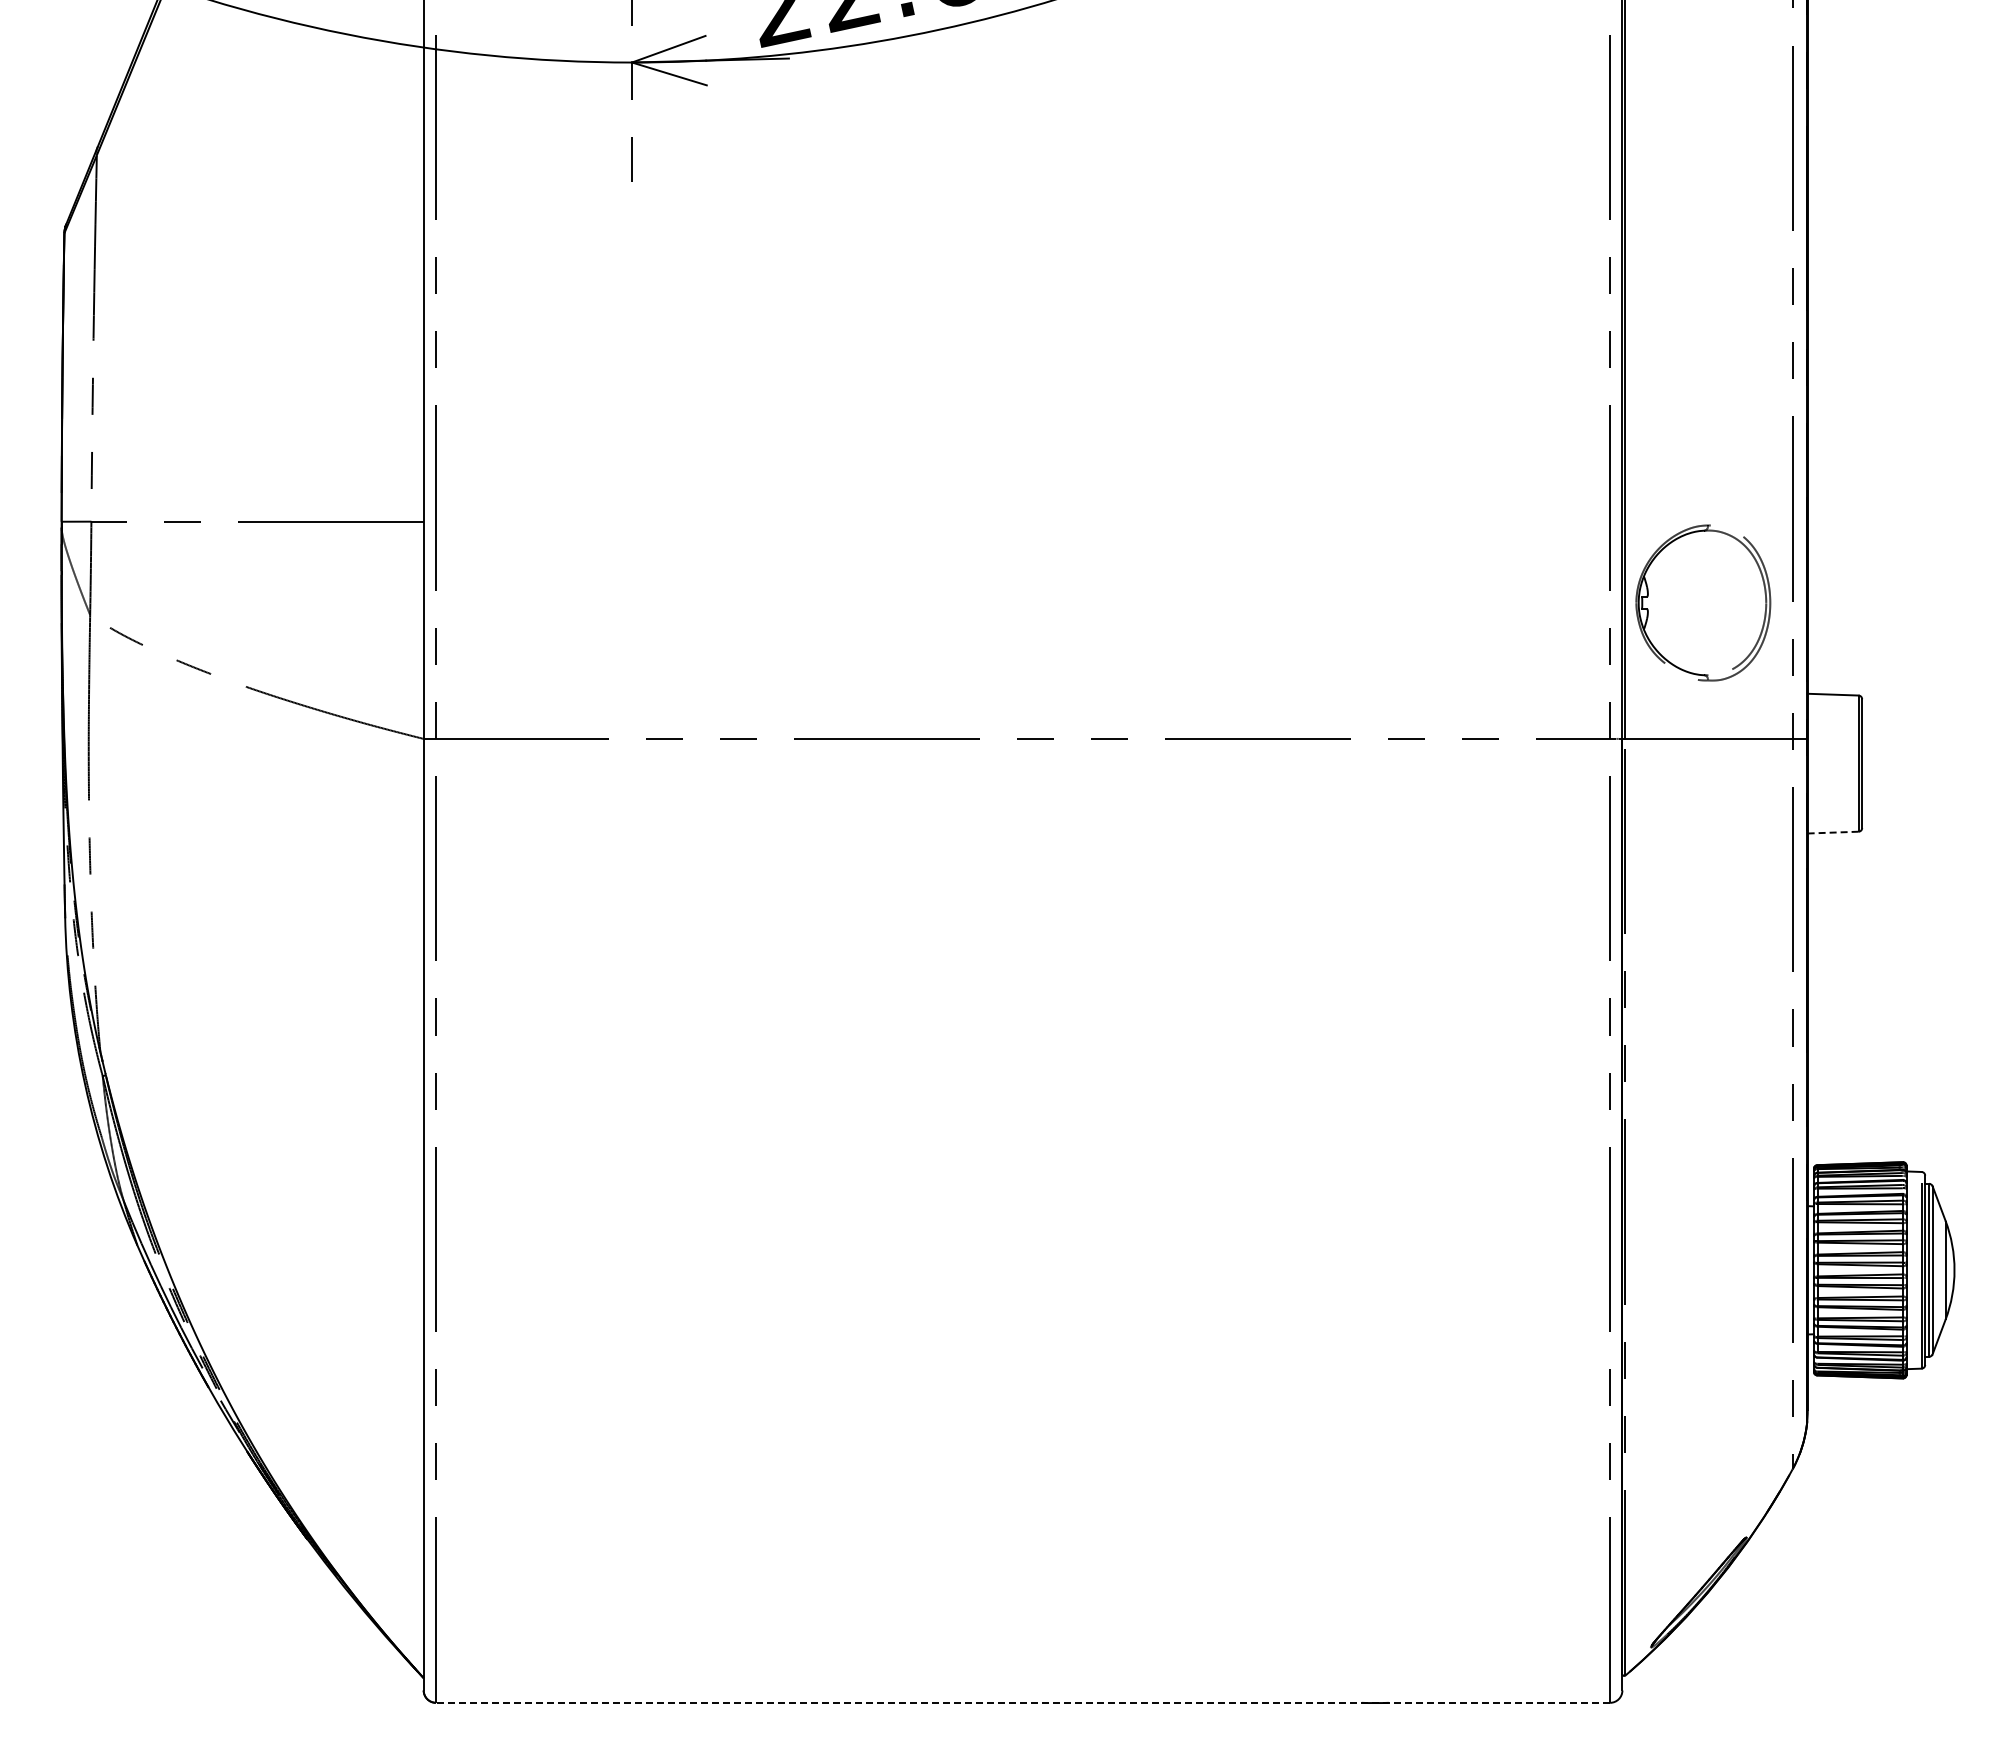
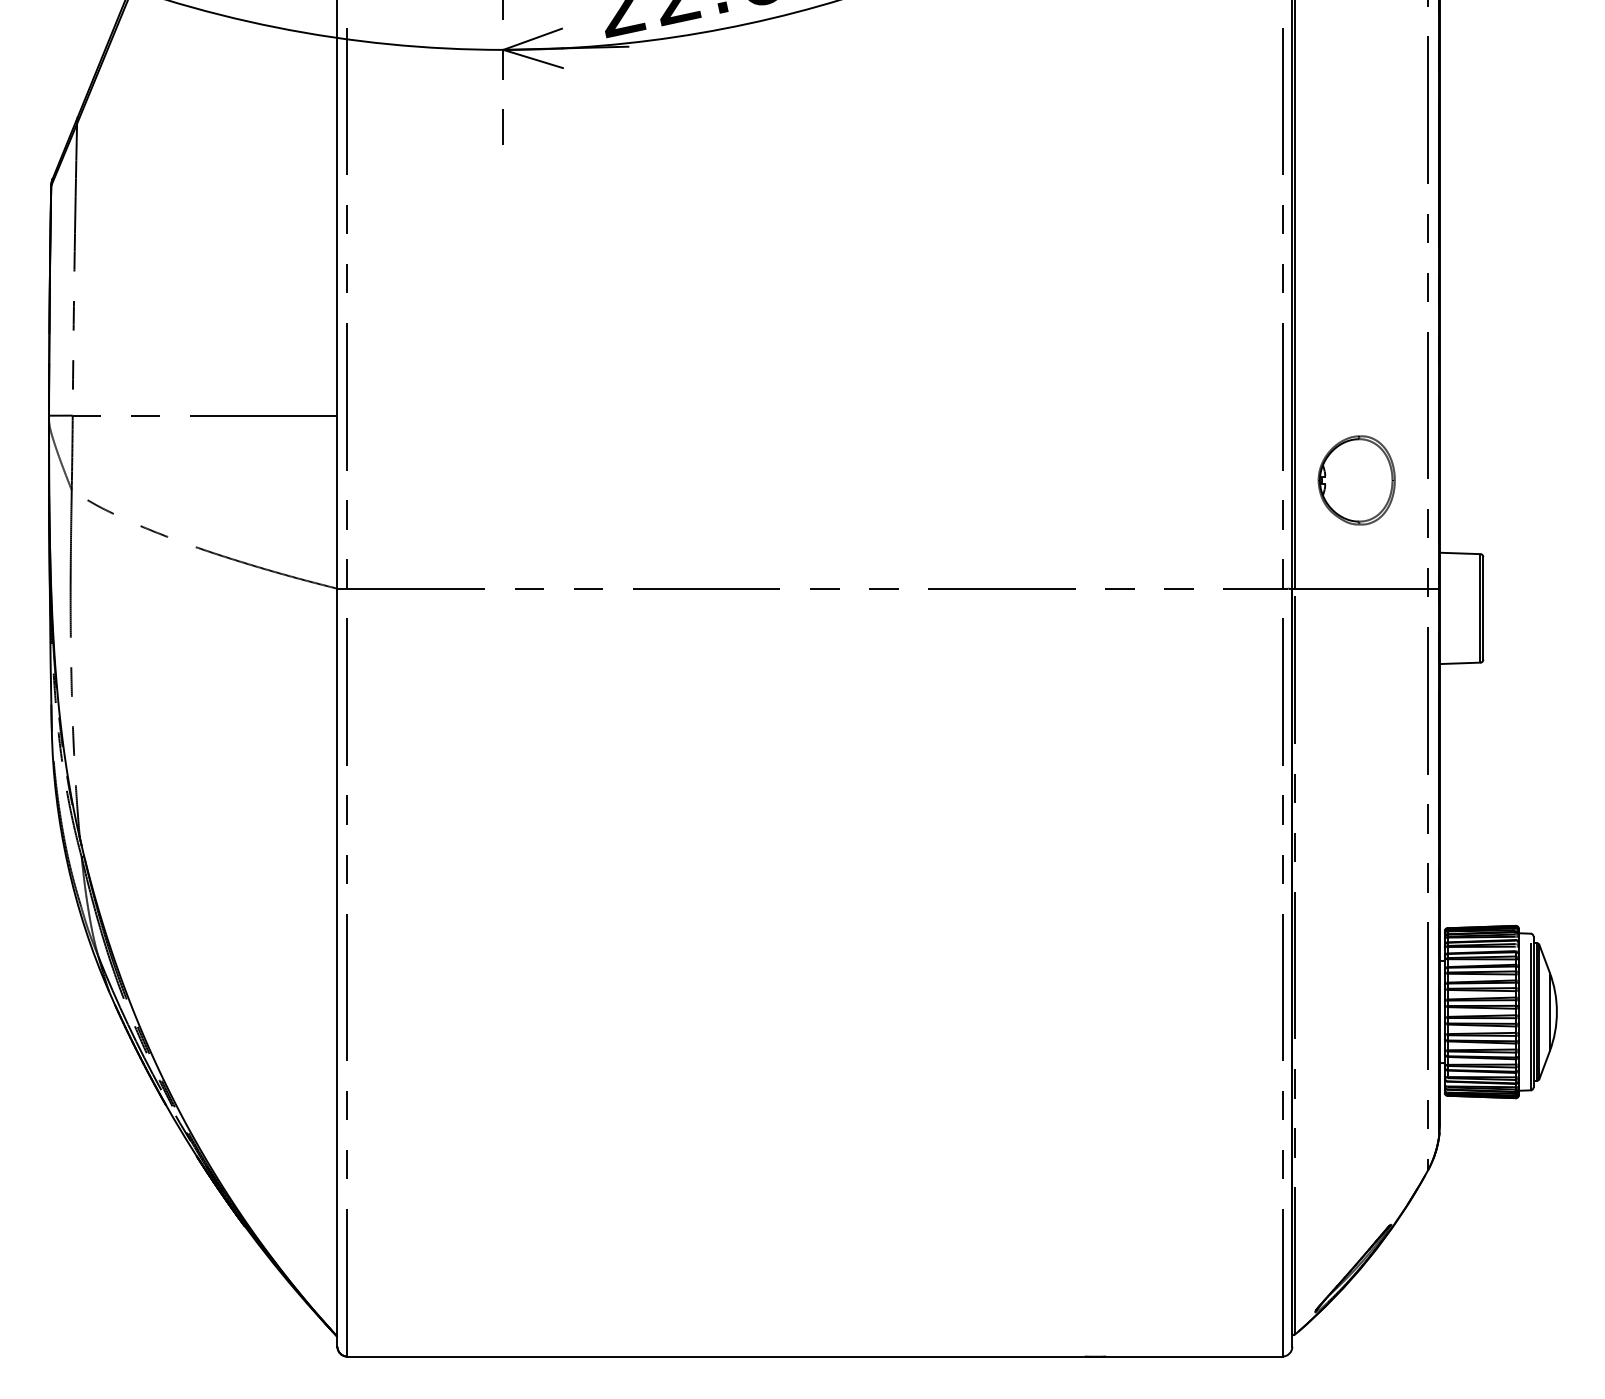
part: (1702, 602) -> (1356, 480), size x0.71
line: (1832, 832) -> (1459, 663), dashed -> solid
line: (1022, 1702) -> (814, 1356), dashed -> solid

